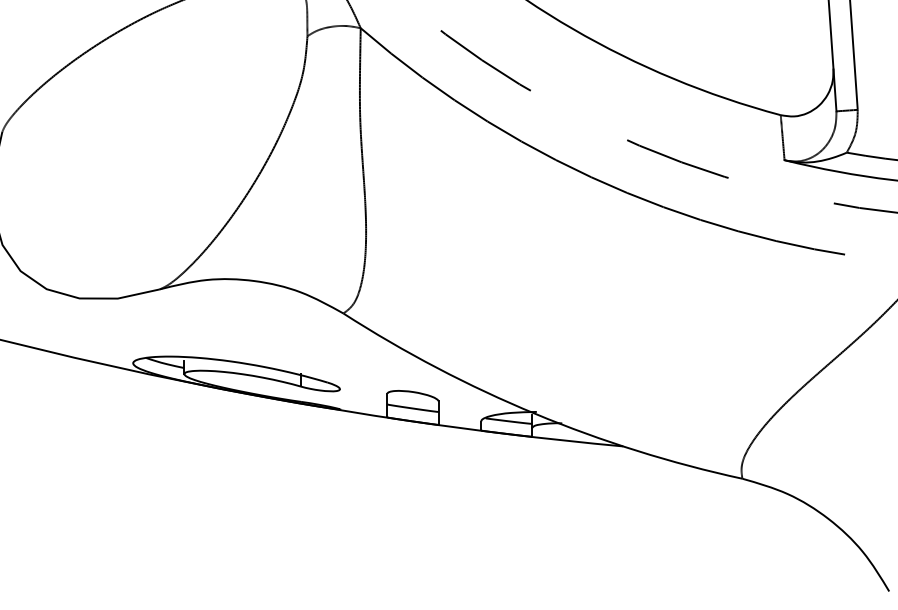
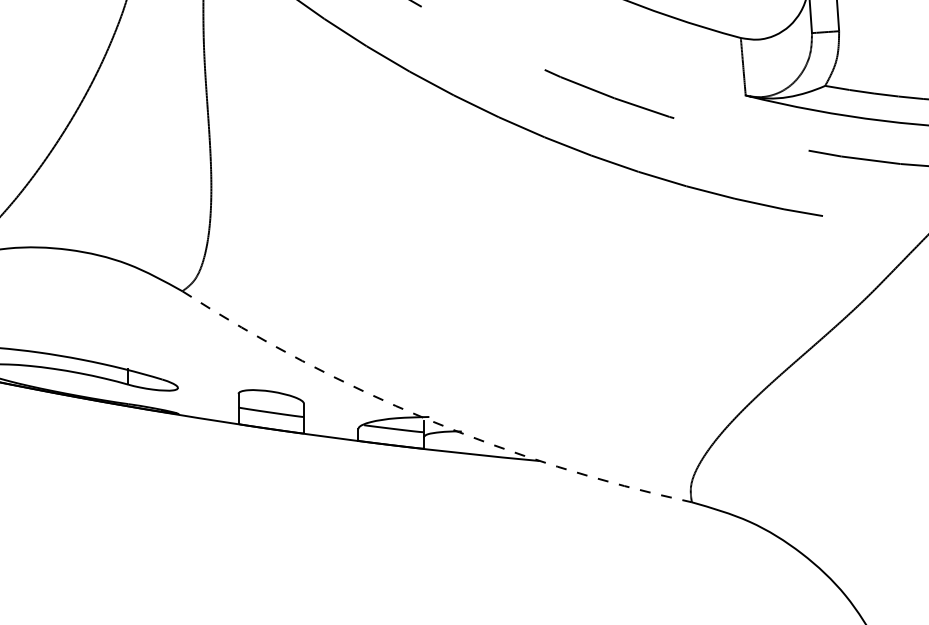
arc: (535, 413) -> (427, 418), solid -> dashed

